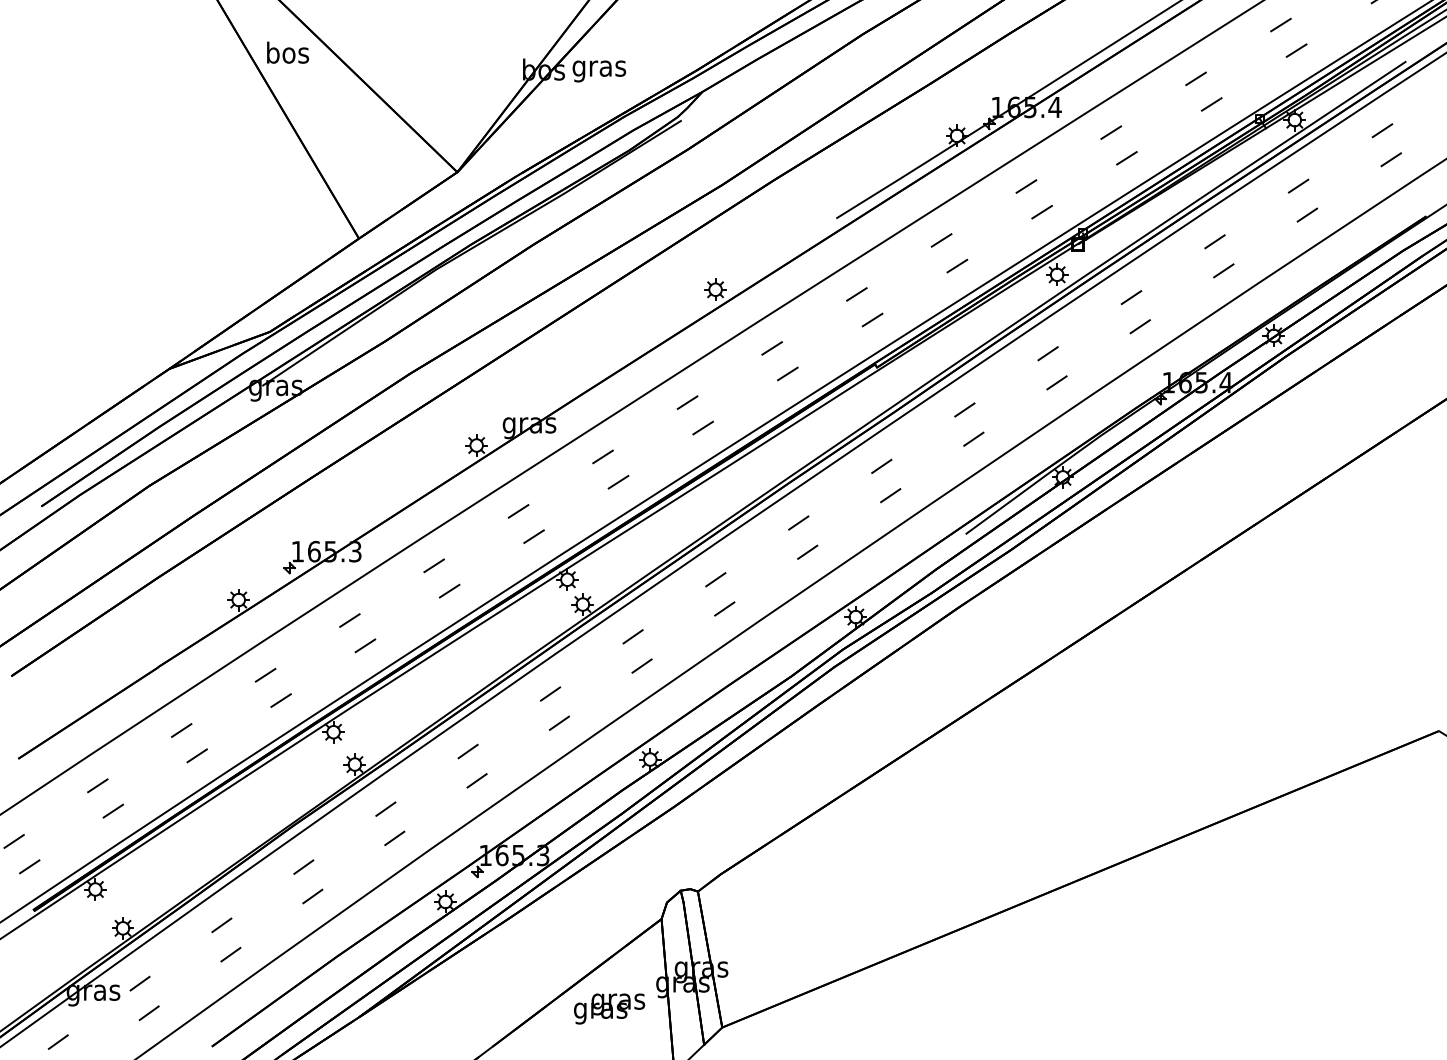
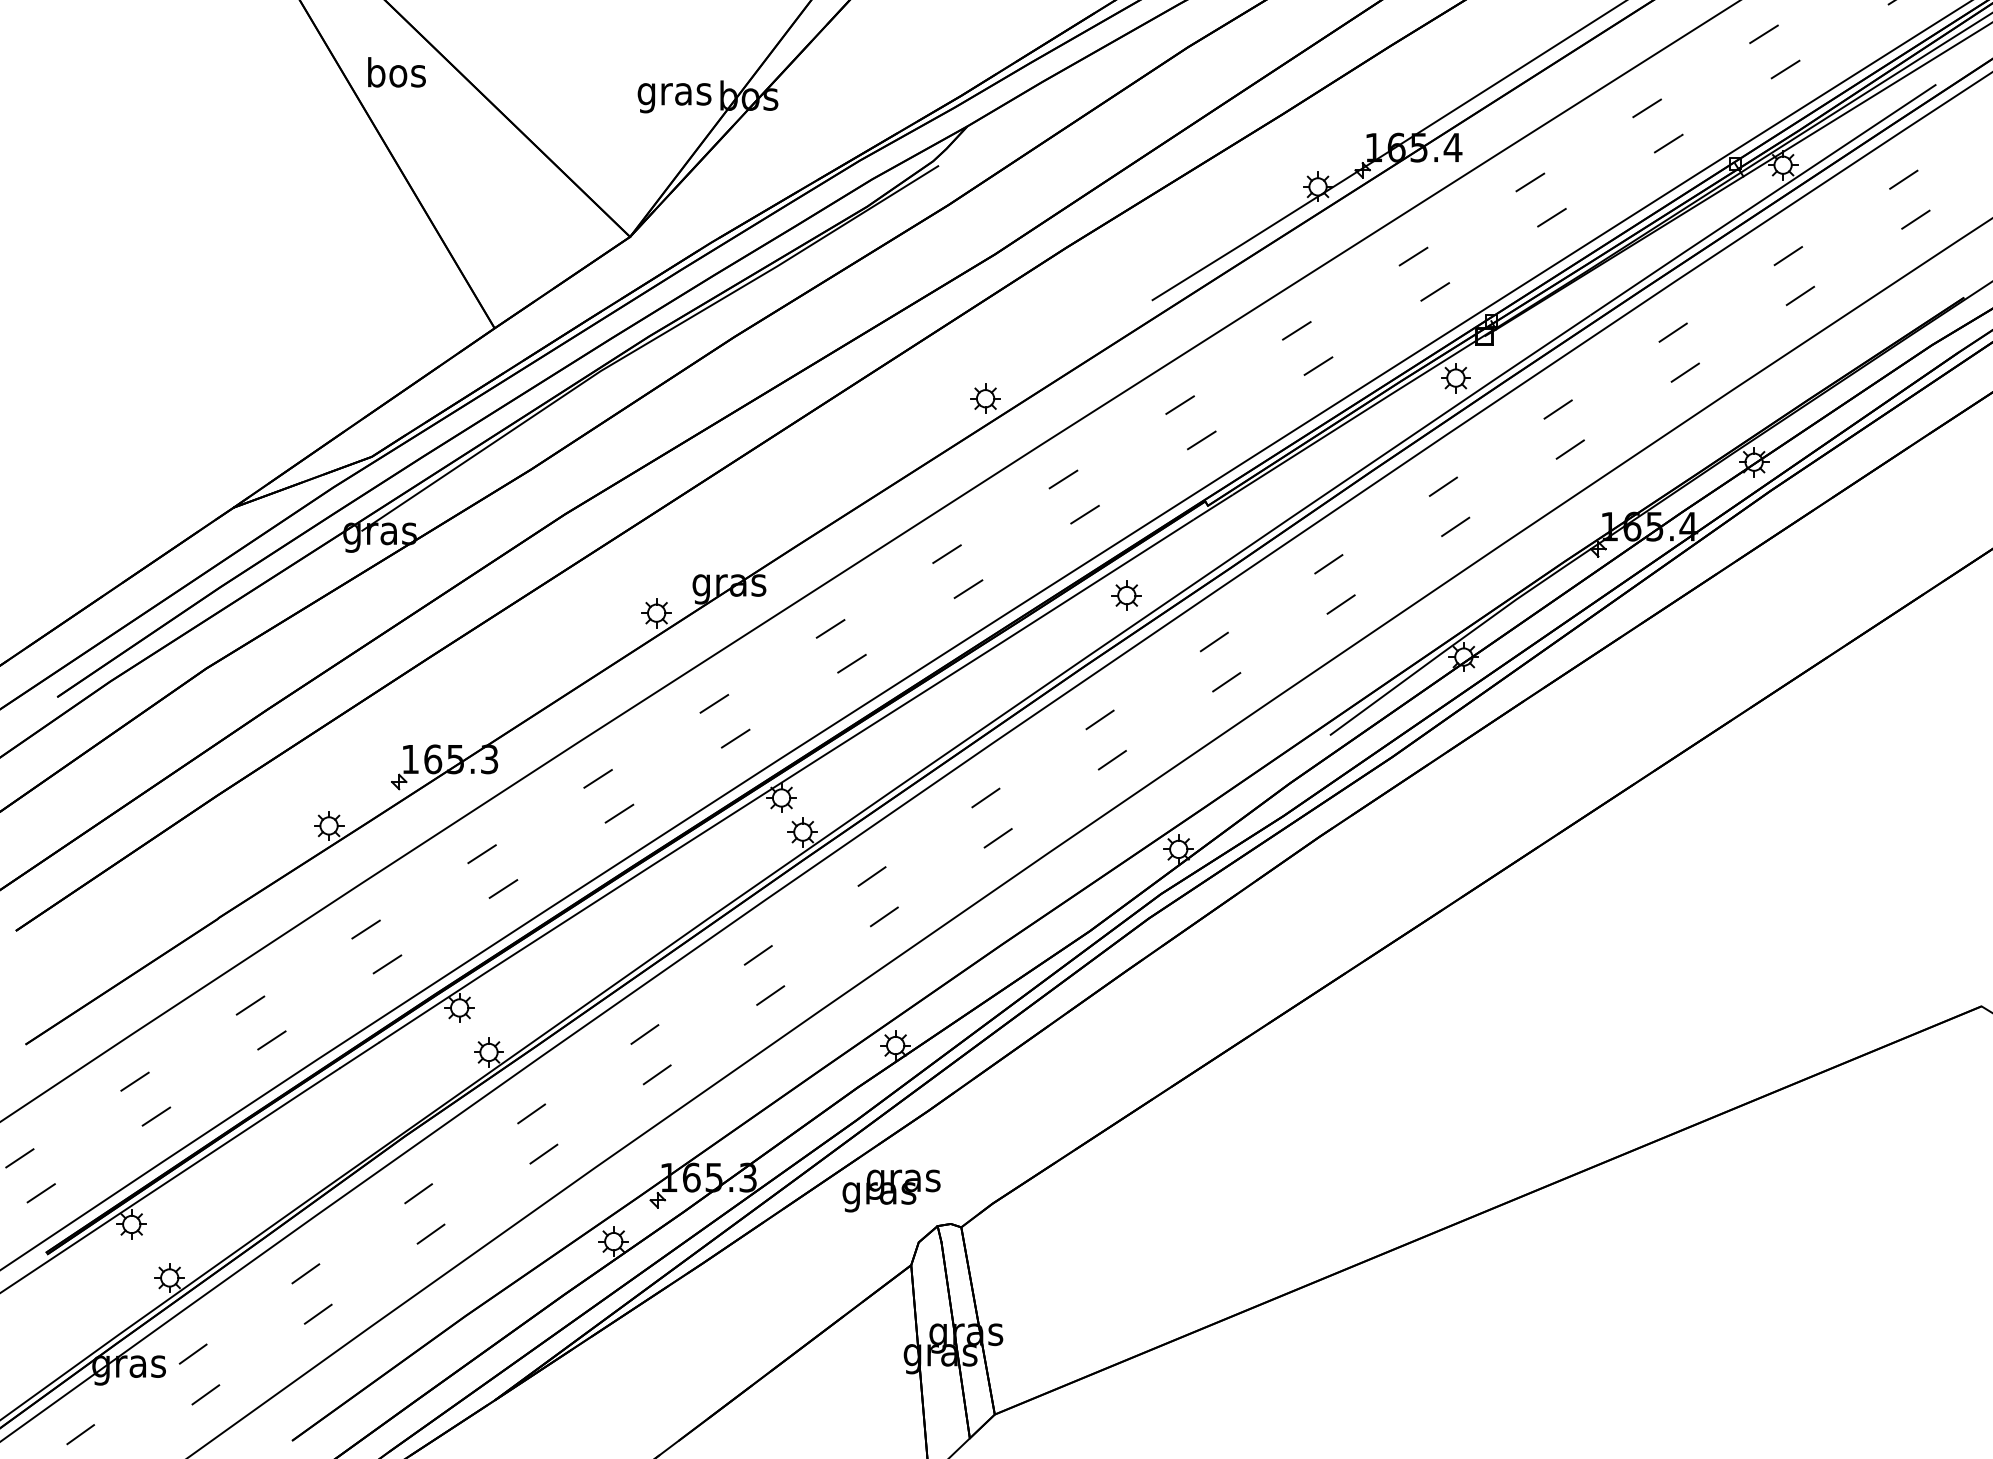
text: (599, 71) -> (674, 98), moved
part: (817, 432) -> (1126, 595), added
text: (609, 1008) -> (891, 1190), moved

